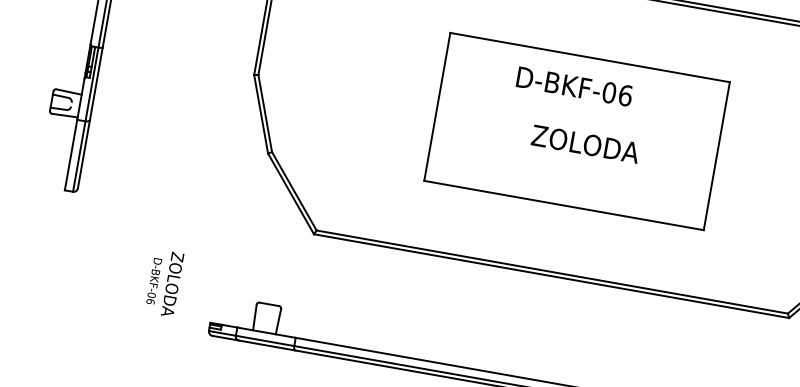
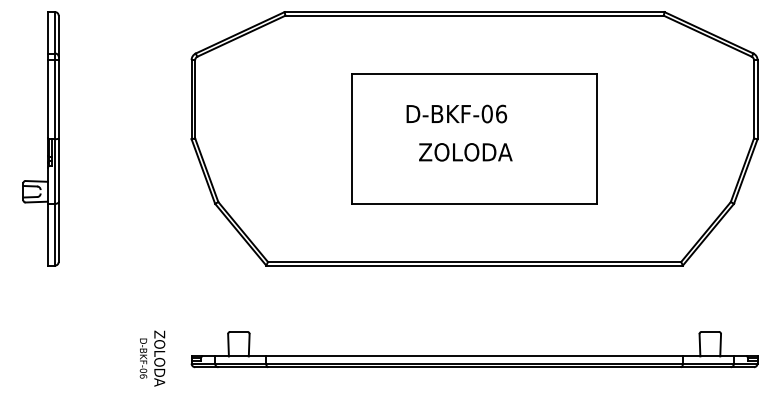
text: (574, 85) -> (456, 113), moved
text: (585, 144) -> (465, 152), moved
text: (164, 283) -> (152, 358), moved

